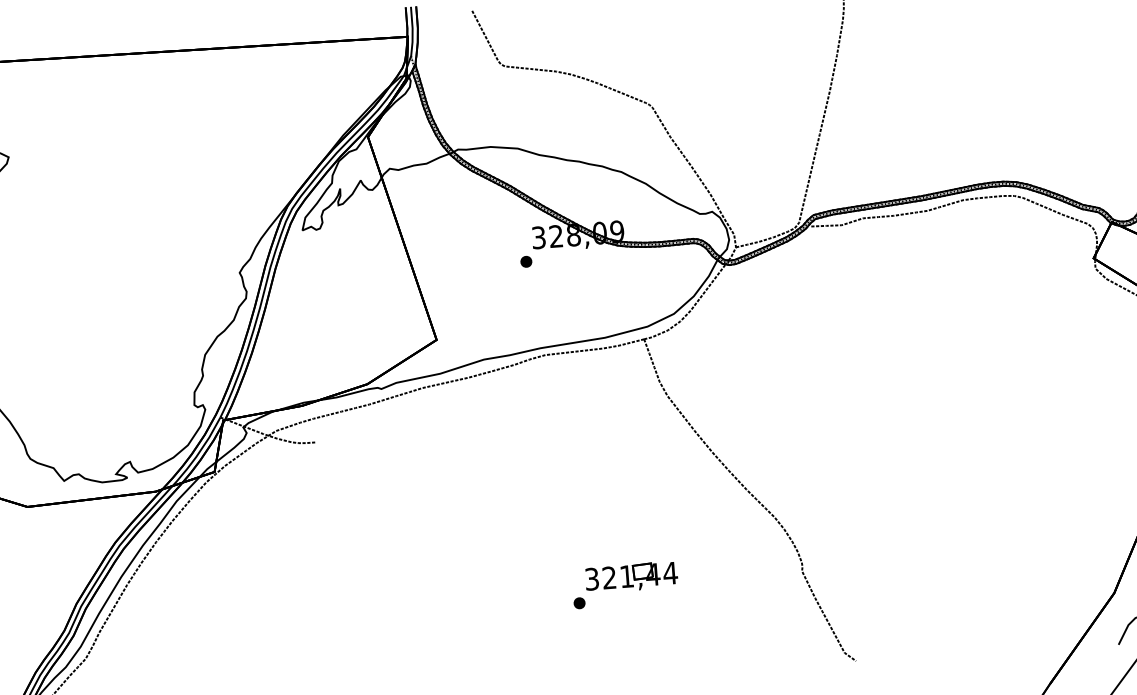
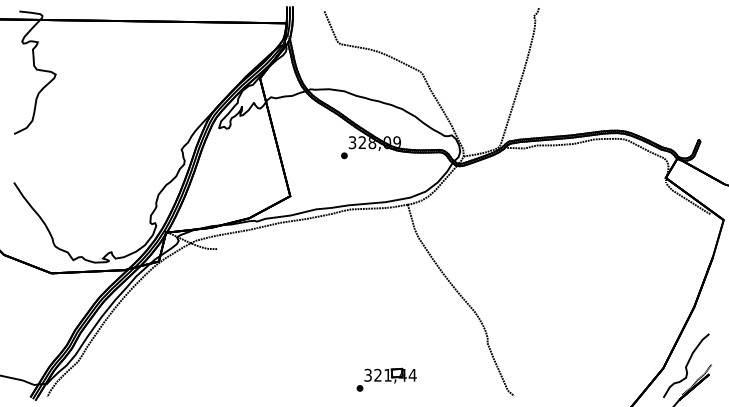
part: (624, 584) -> (386, 379), moved

